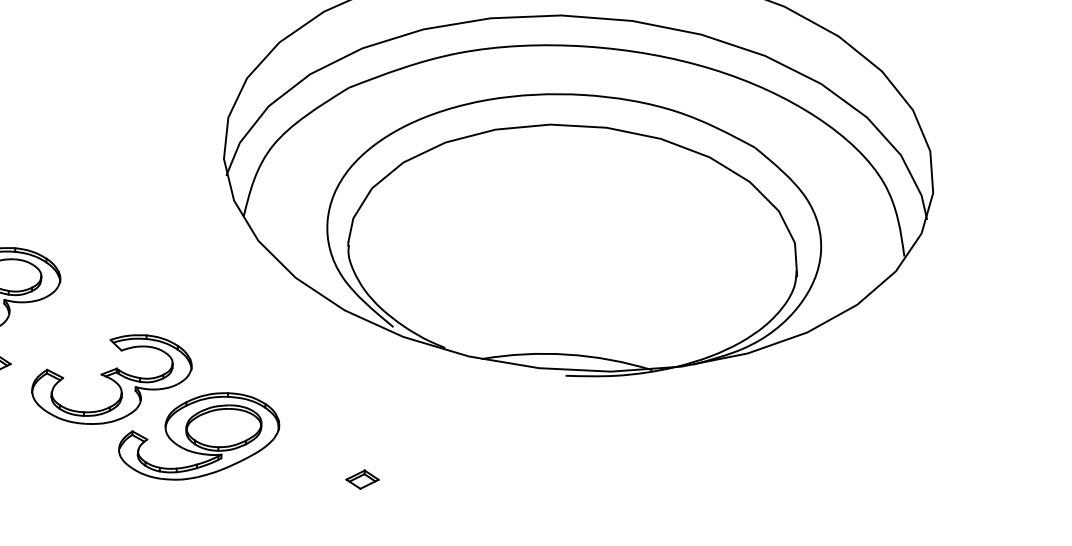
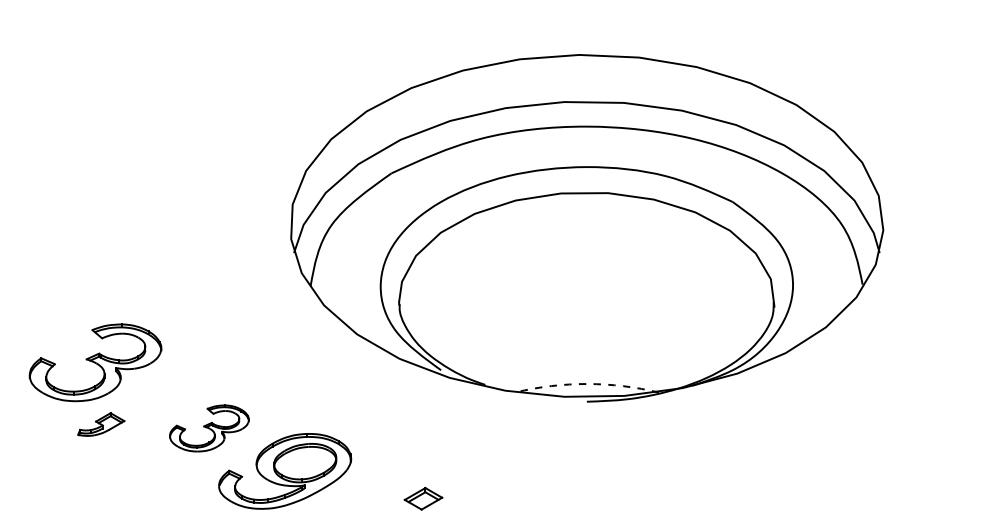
arc: (567, 355) -> (587, 384), solid -> dashed
part: (111, 379) -> (209, 428), size x0.6
part: (361, 479) -> (422, 498), size x1.4

